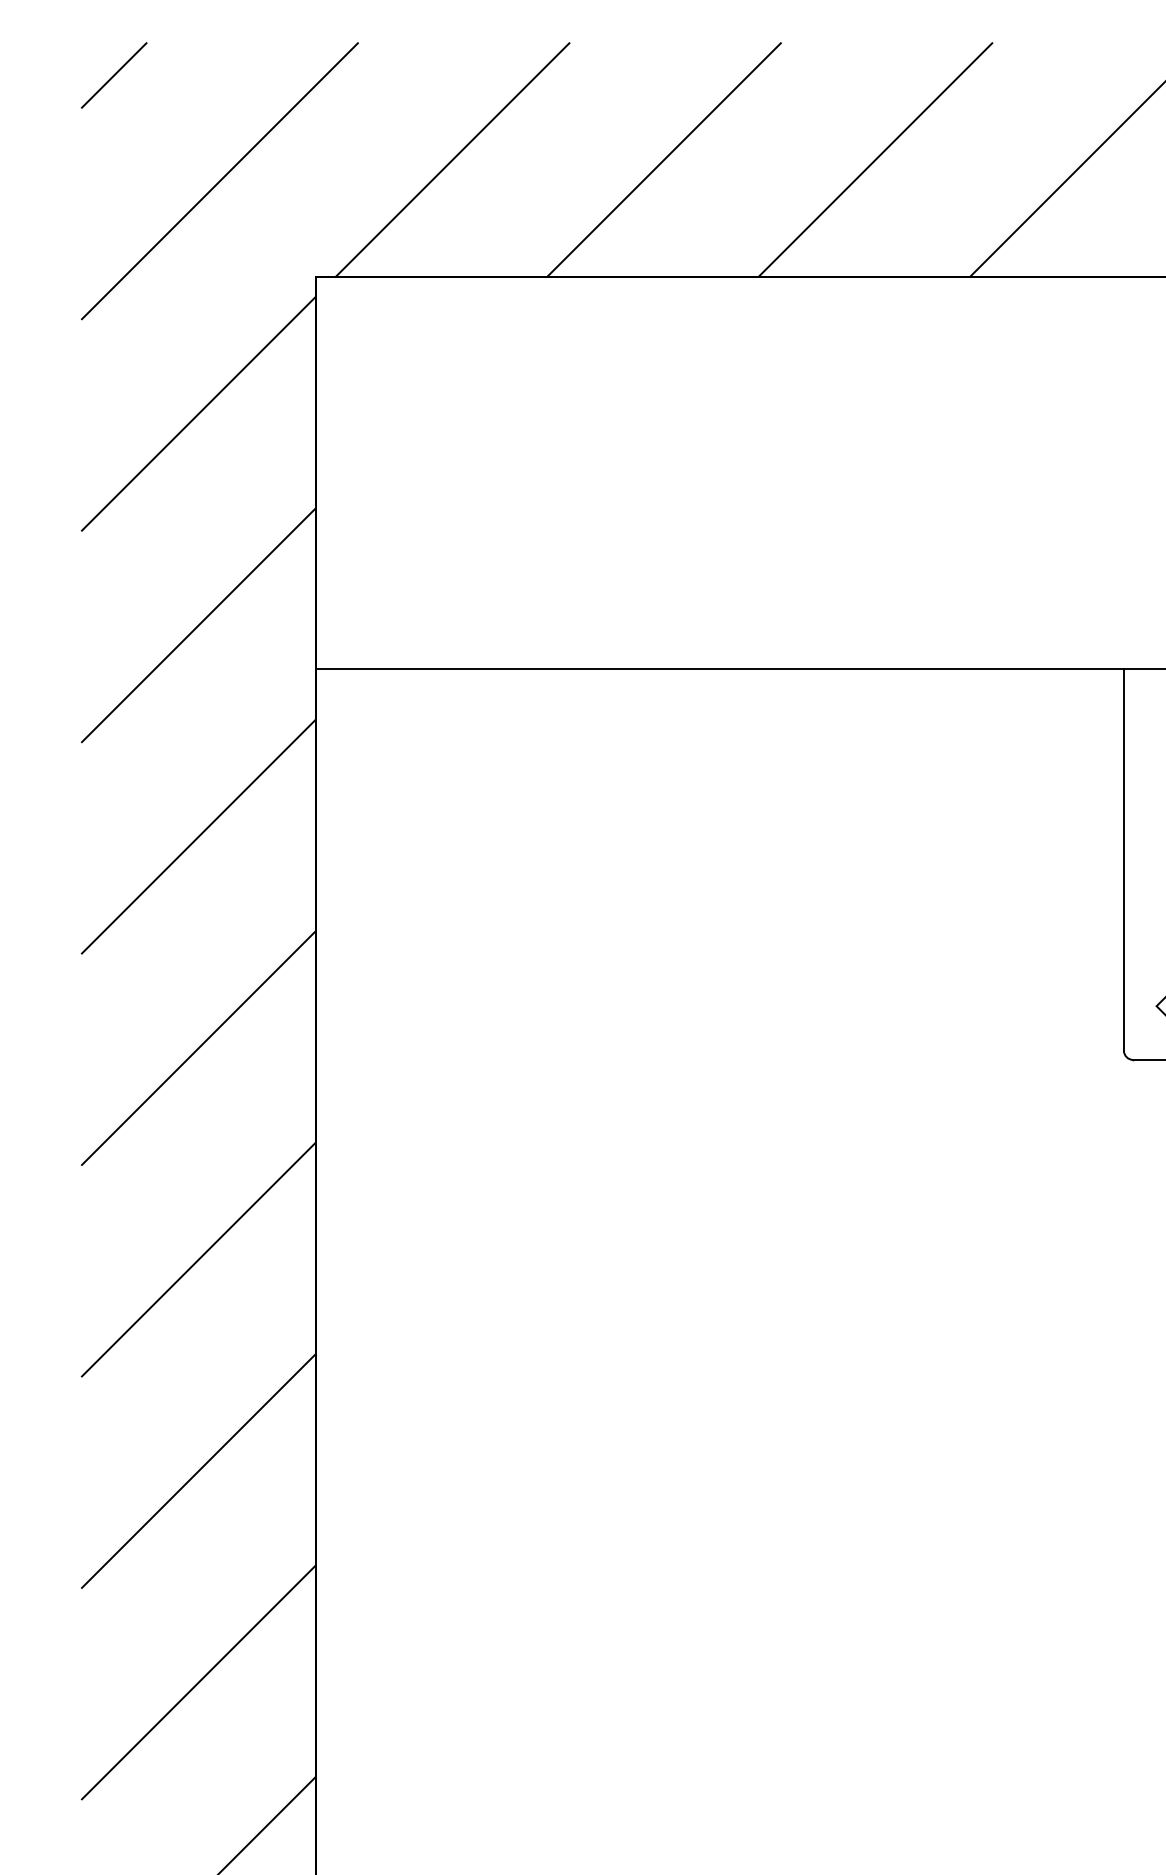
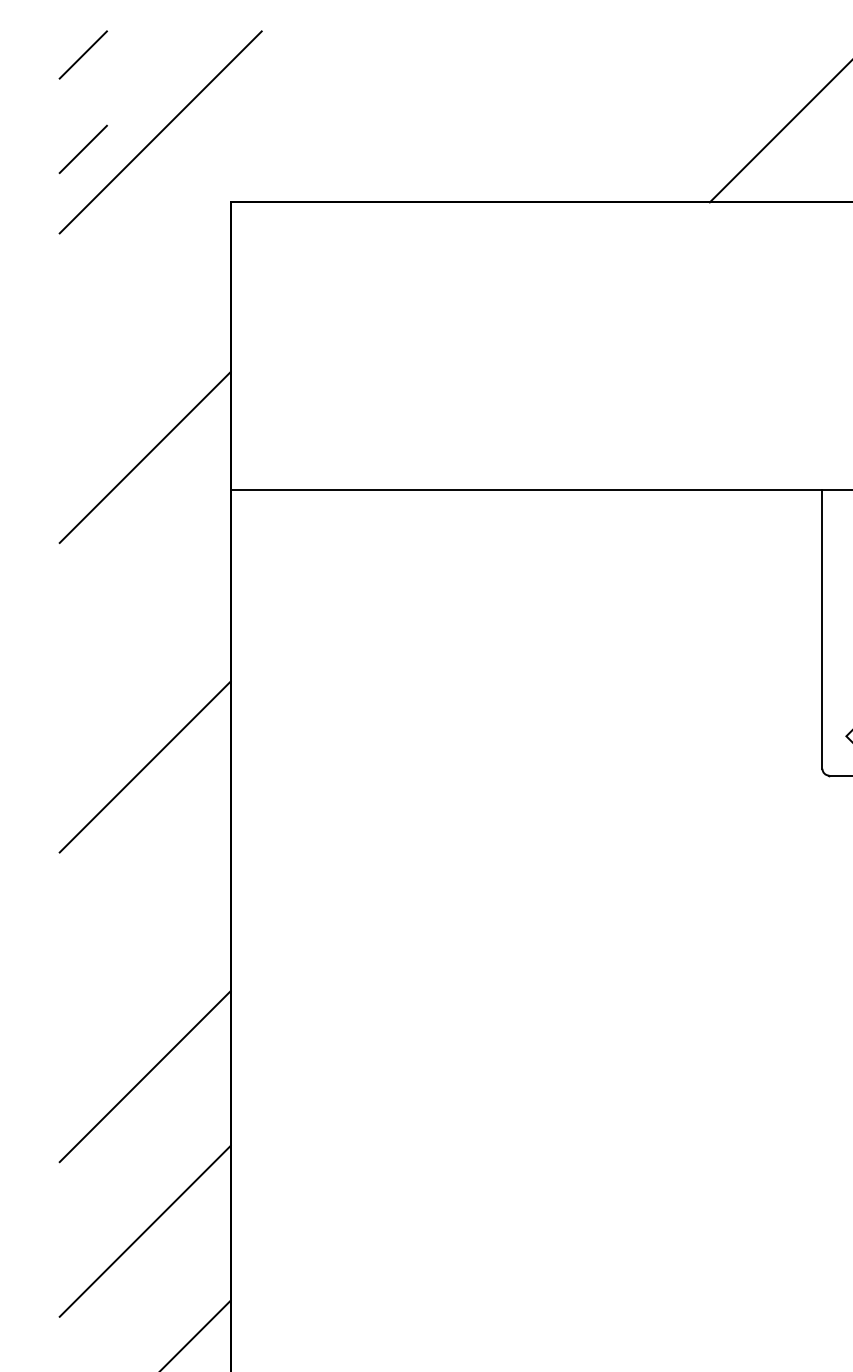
line: (452, 159) -> (330, 116), removed
line: (663, 159) -> (485, 116), removed
line: (875, 159) -> (640, 116), removed
line: (113, 204) -> (82, 149), added
line: (198, 413) -> (145, 302), removed
line: (198, 836) -> (145, 612), removed
line: (198, 1259) -> (145, 921), removed

